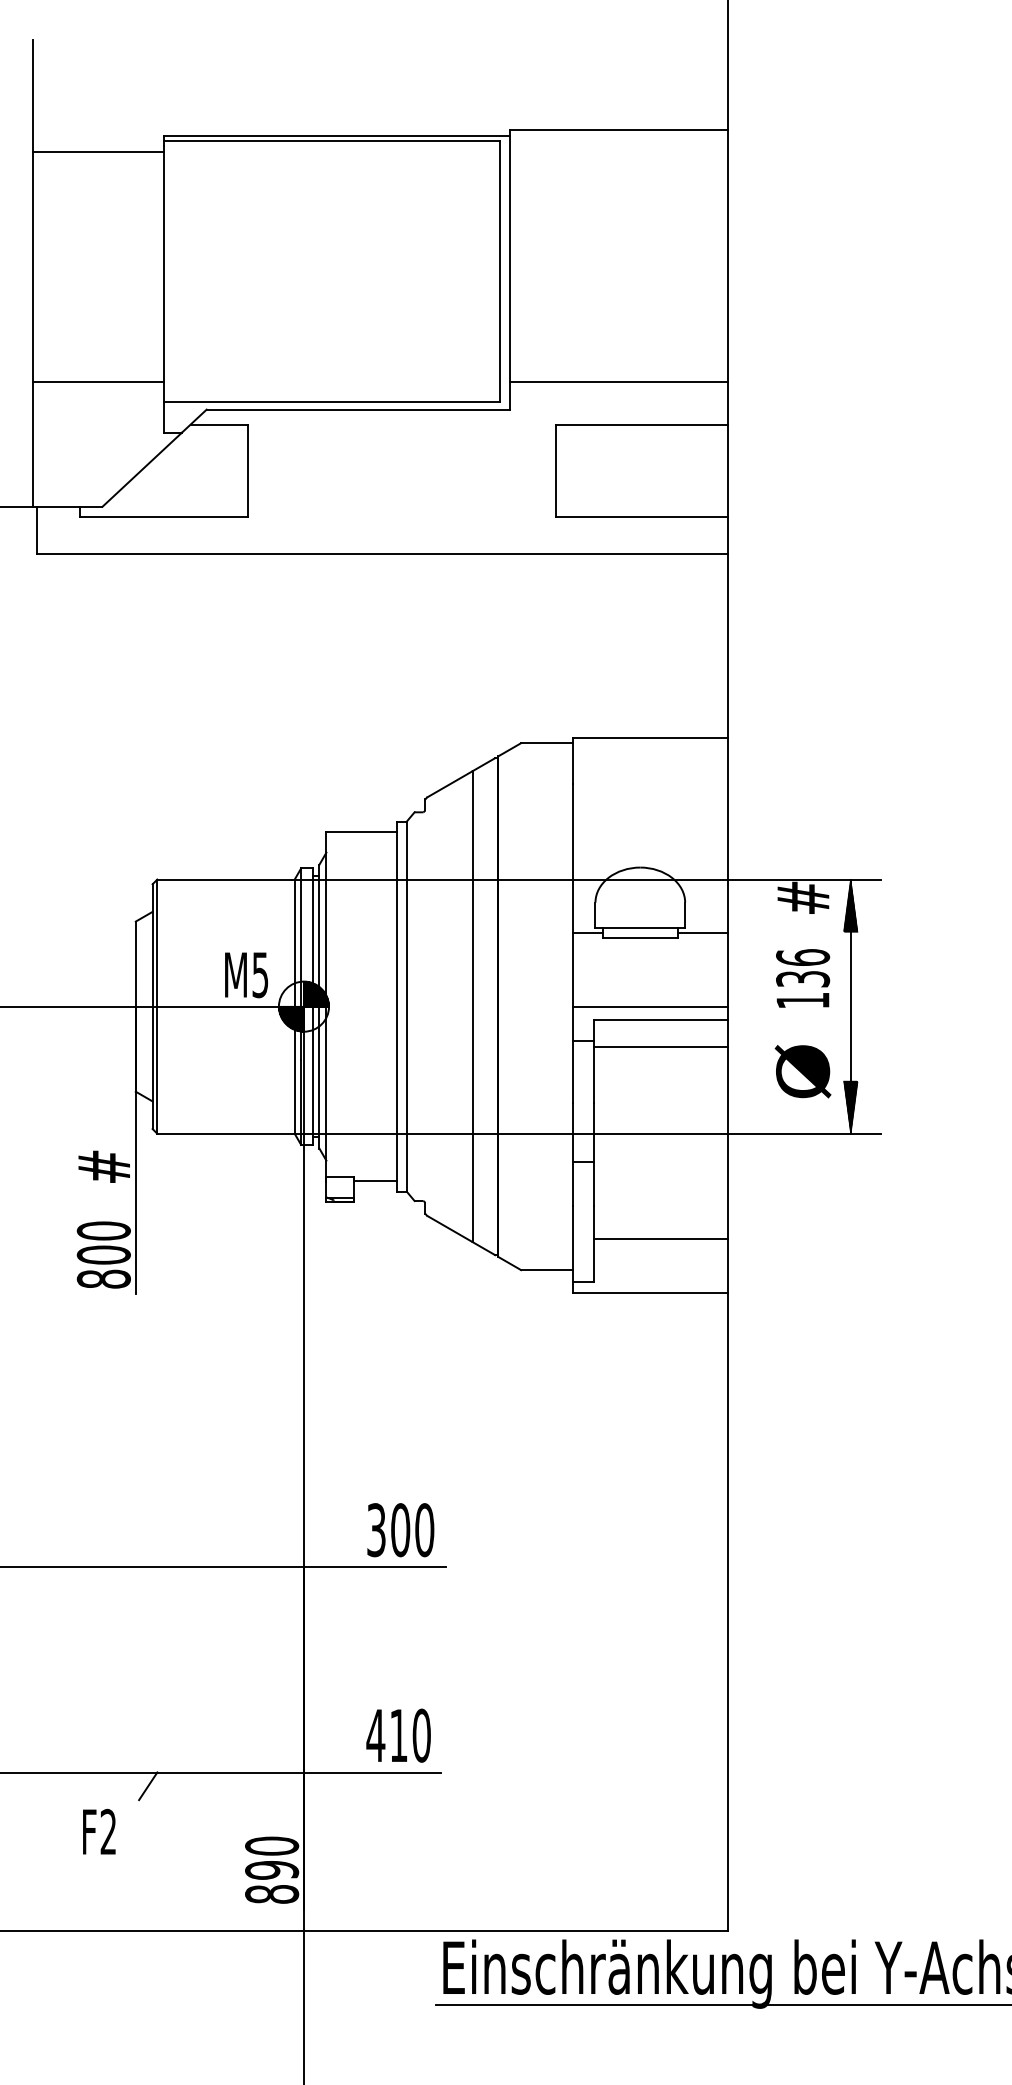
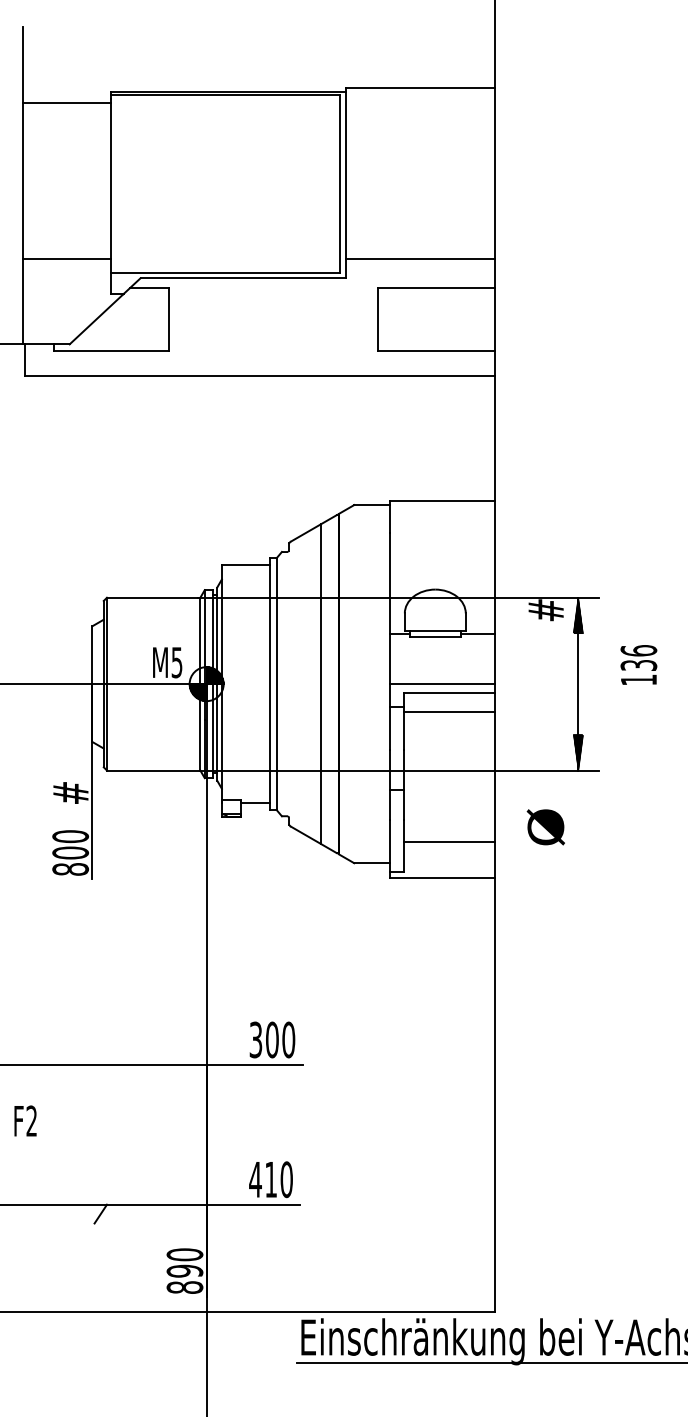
text: (802, 977) -> (638, 664), moved
text: (802, 1071) -> (545, 827), moved
text: (99, 1831) -> (25, 1120), moved

